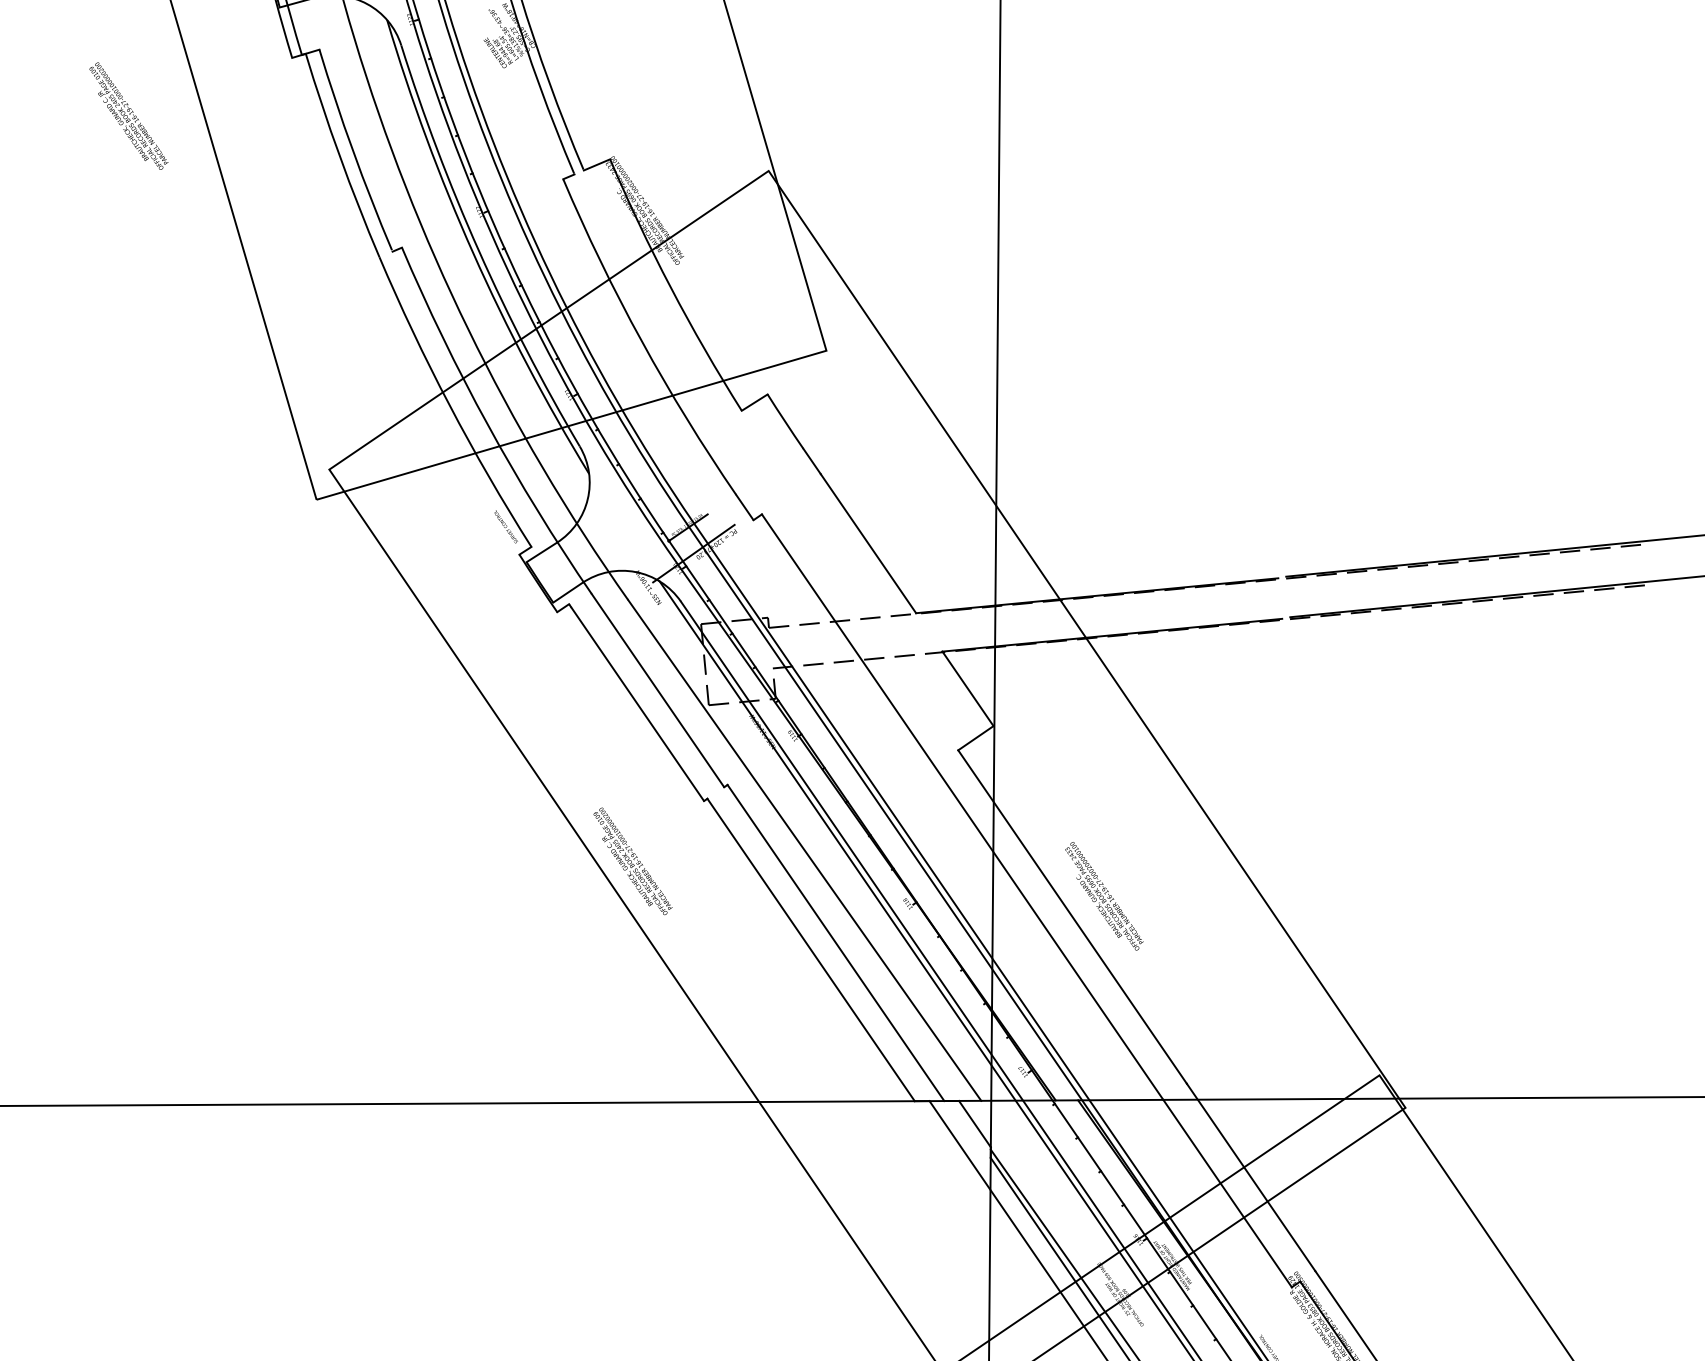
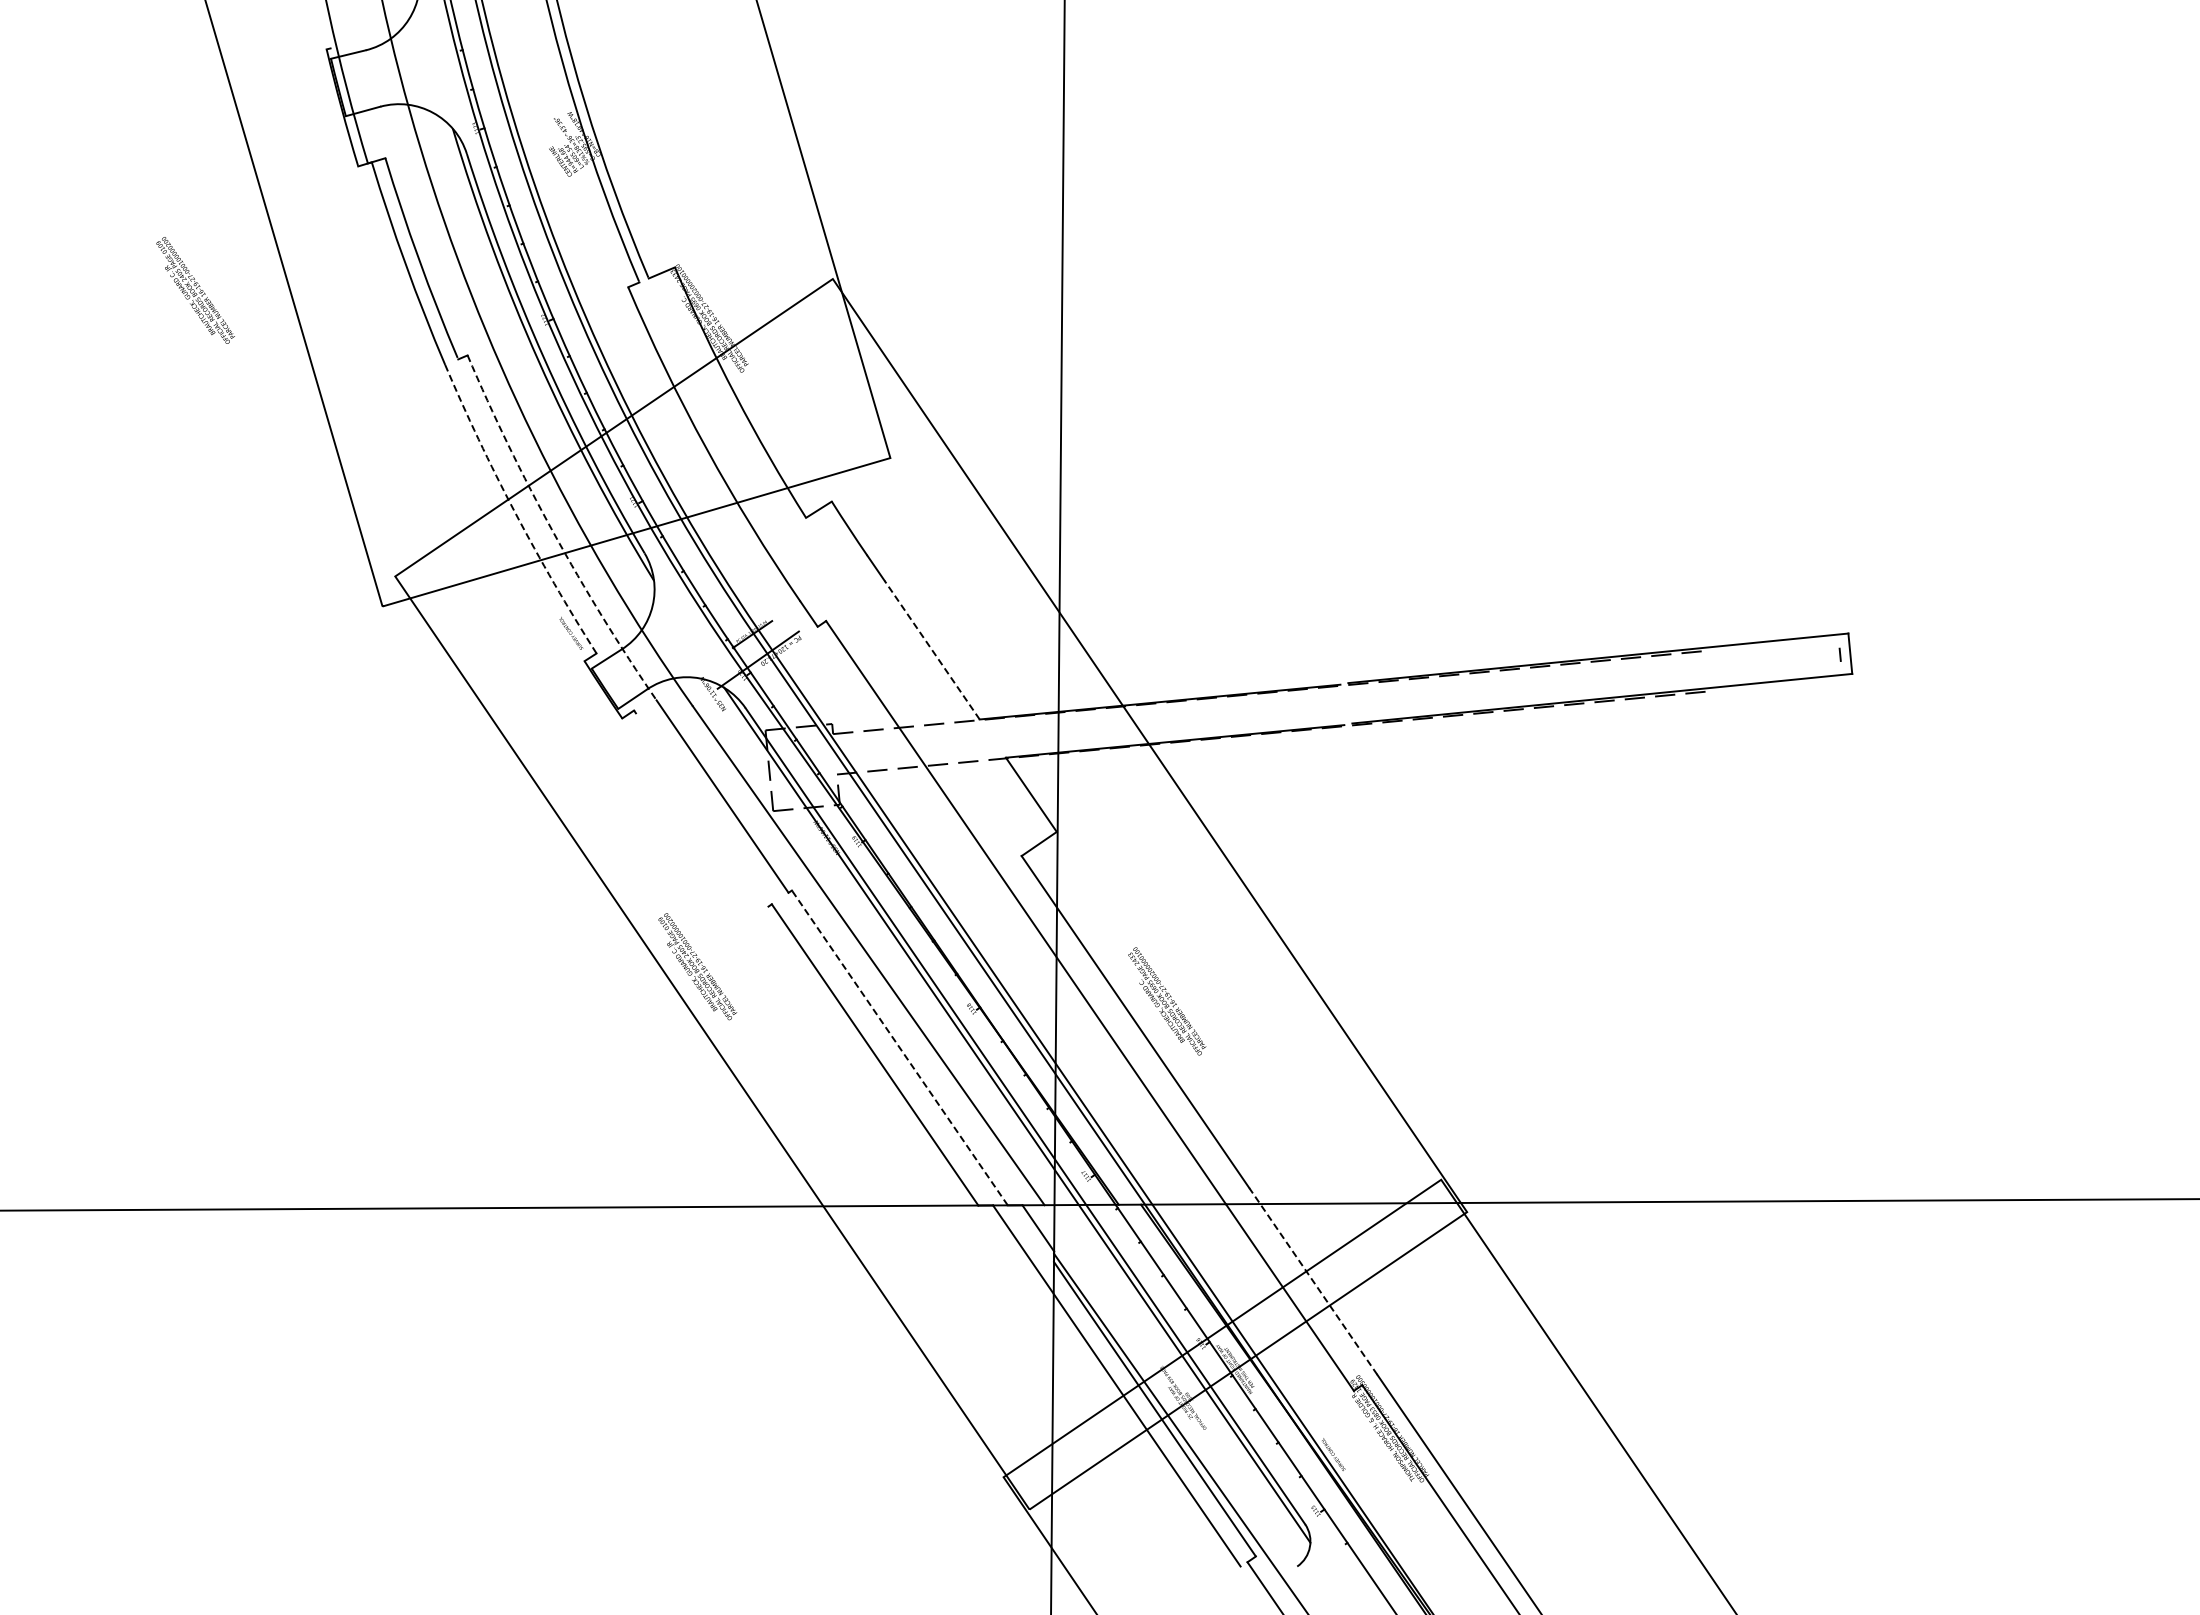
text: (128, 116) -> (195, 290), moved
arc: (450, 405) -> (515, 512), solid -> dashed
arc: (488, 425) -> (553, 532), solid -> dashed
line: (867, 542) -> (931, 649), solid -> dashed
line: (637, 704) -> (702, 810), removed
line: (835, 942) -> (899, 1047), solid -> dashed
line: (1251, 1177) -> (1313, 1281), solid -> dashed

